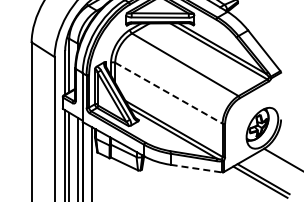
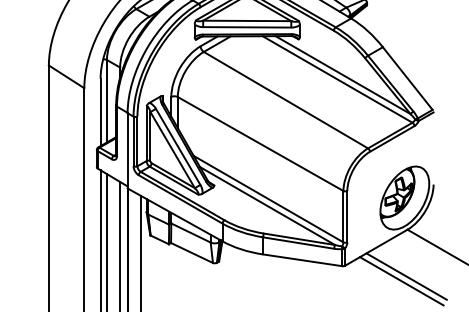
line: (168, 93) -> (259, 144), dashed -> solid
line: (196, 168) -> (303, 260), dashed -> solid

